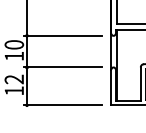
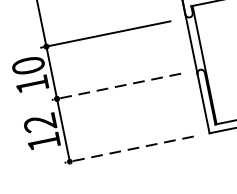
line: (62, 67) -> (115, 87), solid -> dashed
line: (62, 105) -> (128, 149), solid -> dashed

